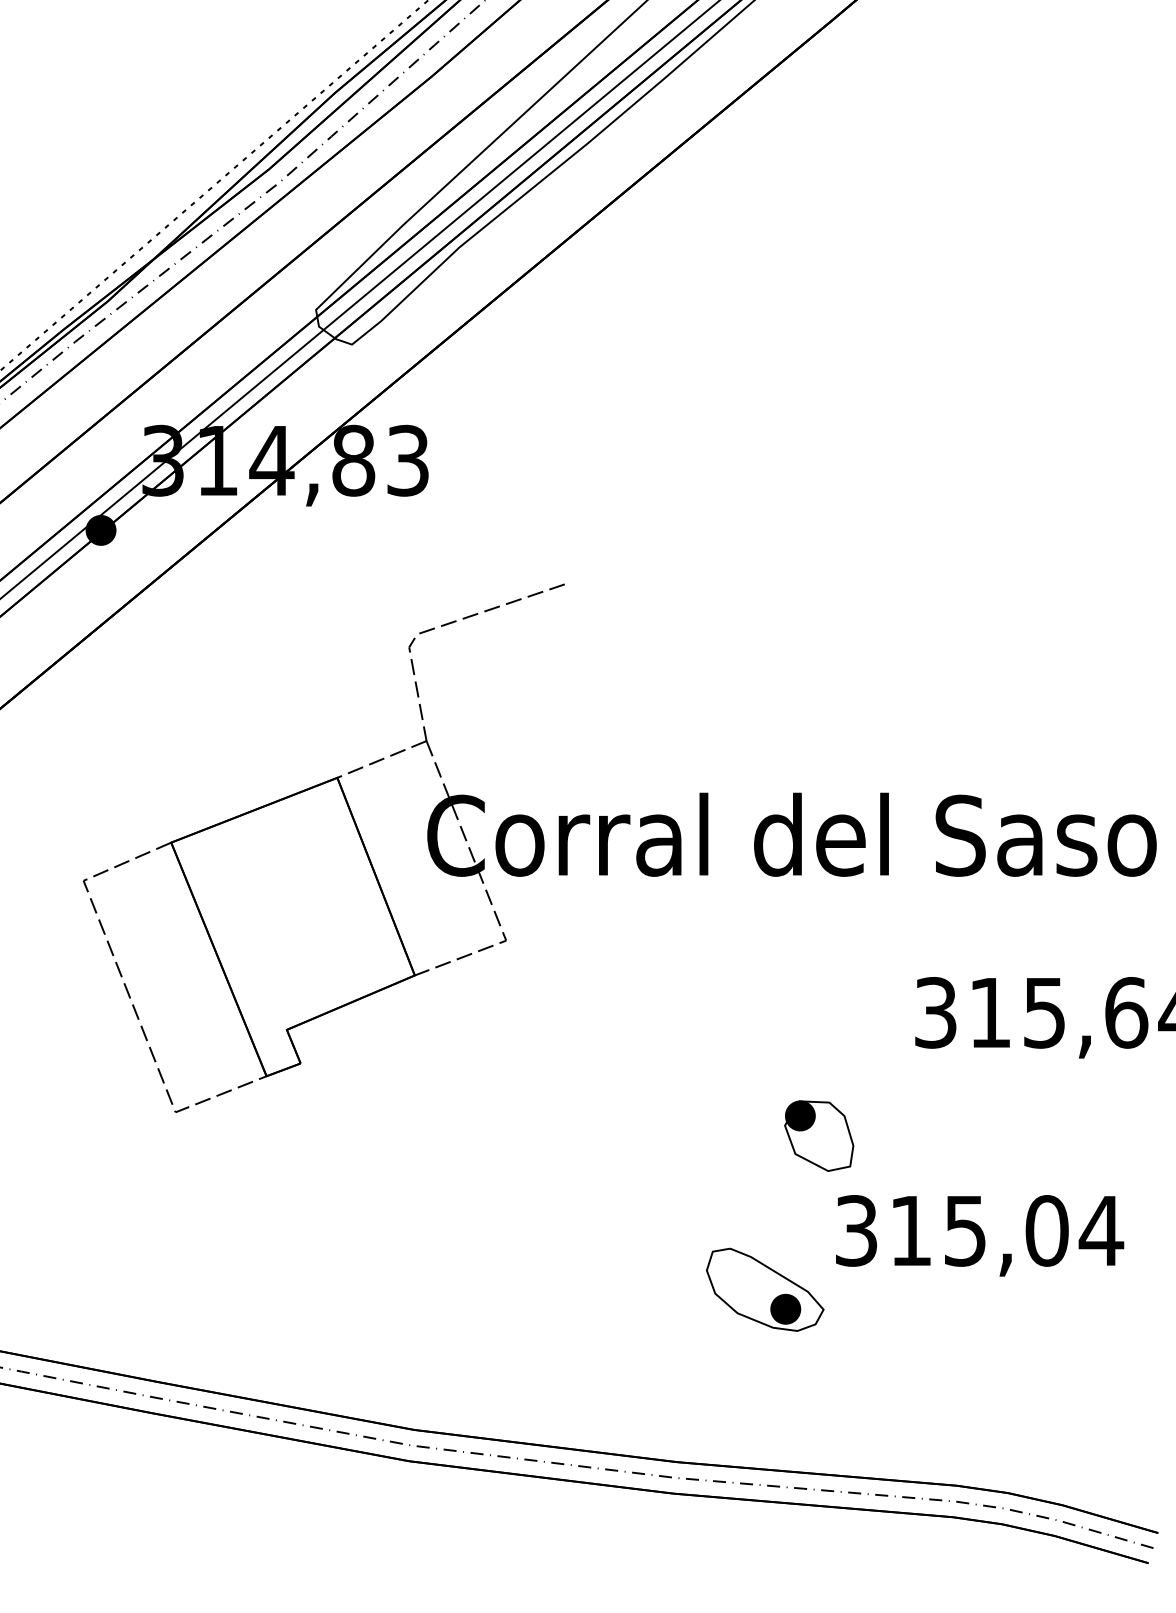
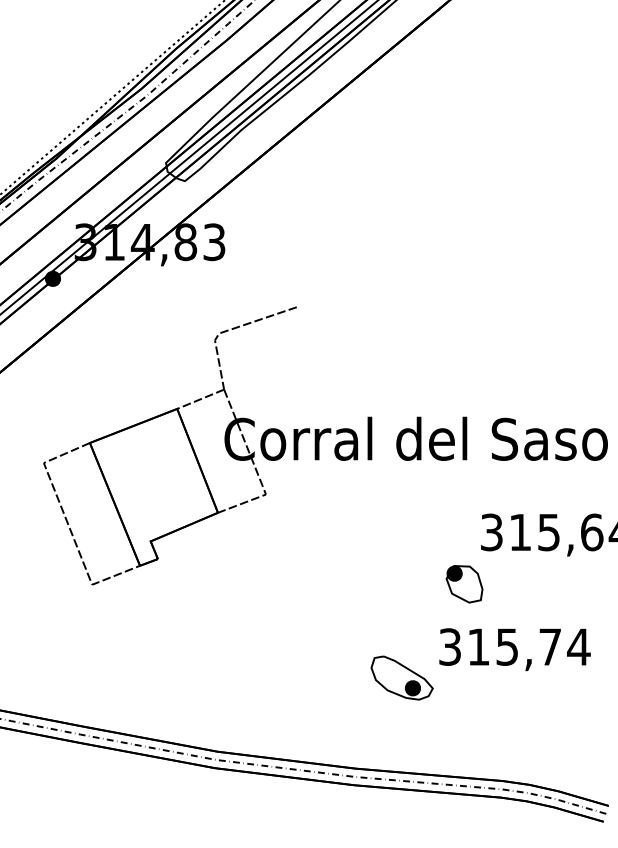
part: (819, 1136) -> (464, 584), moved
text: (1047, 1229) -> (550, 646), 315,04 -> 315,74

